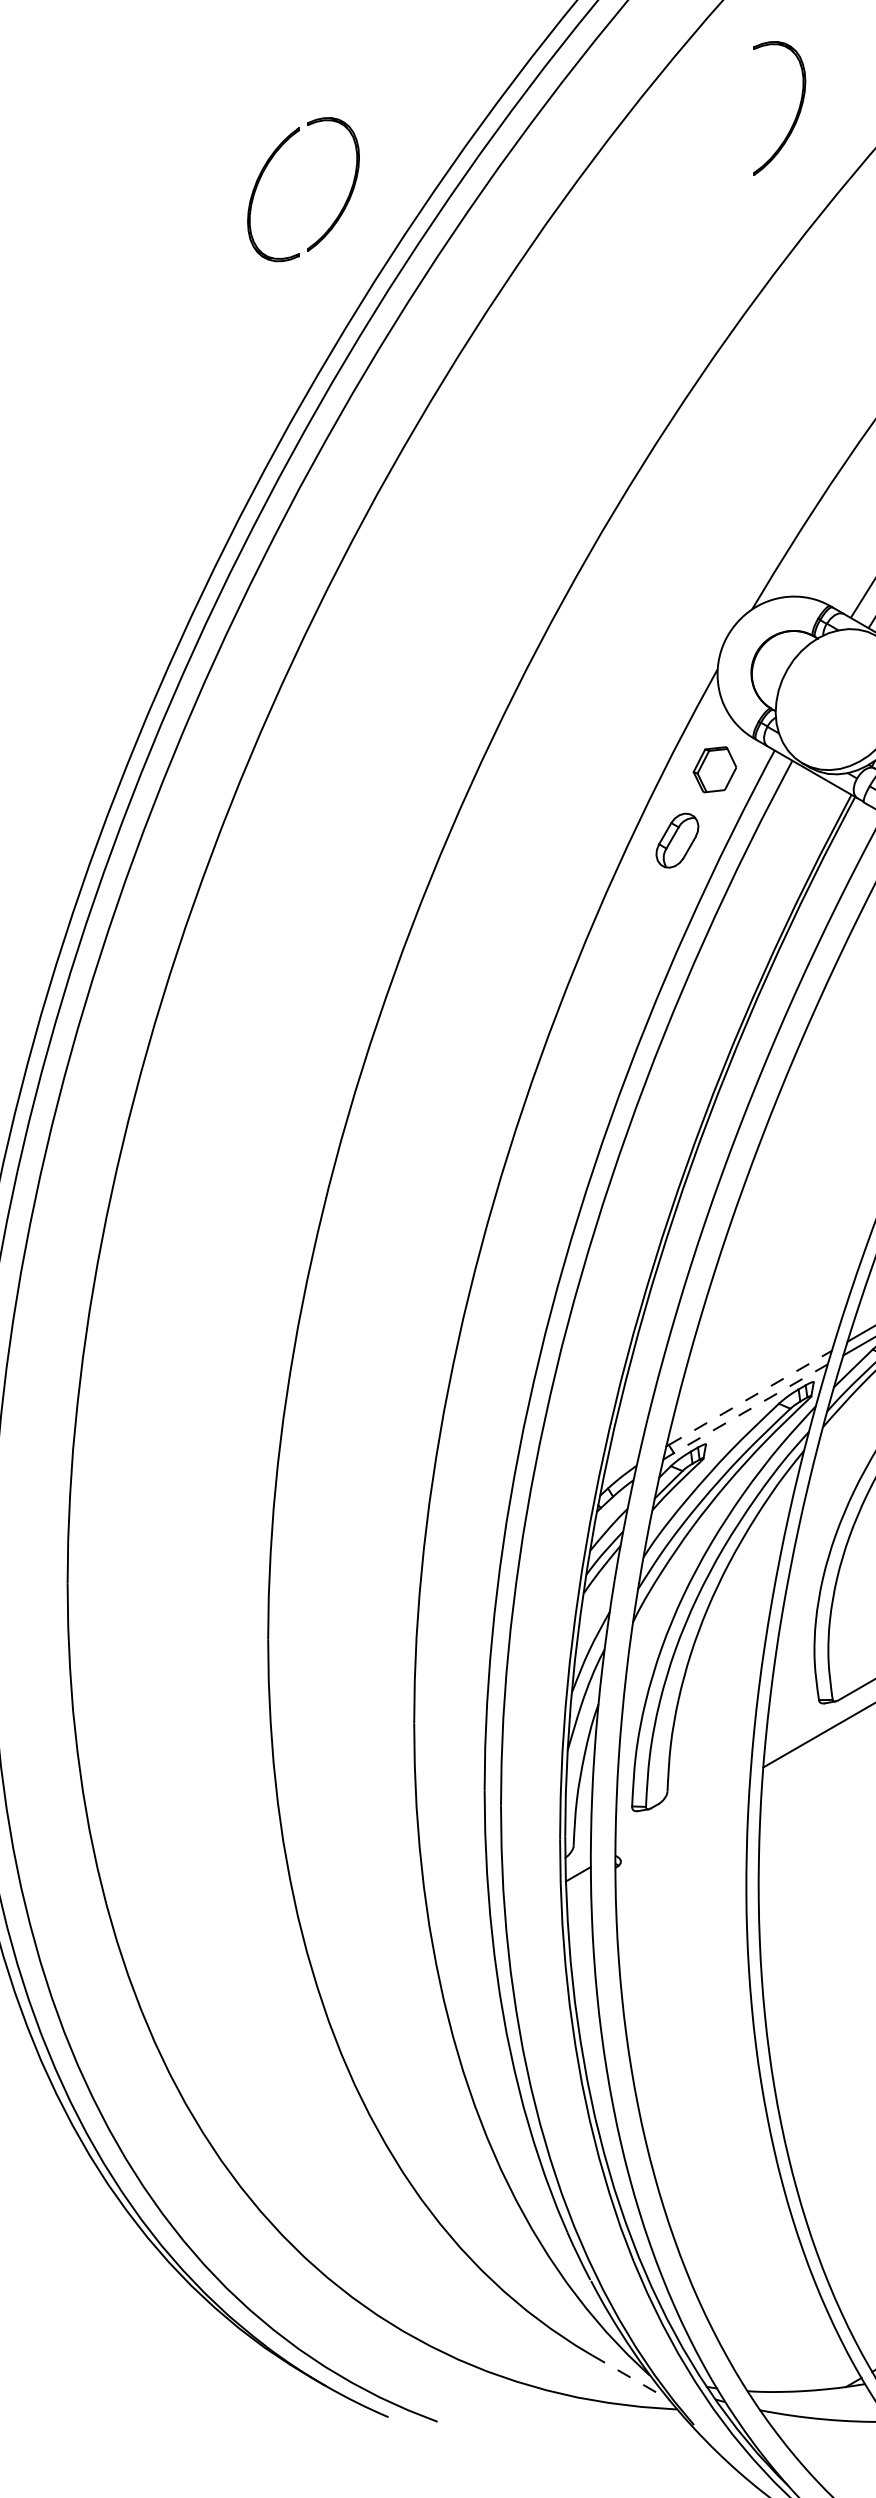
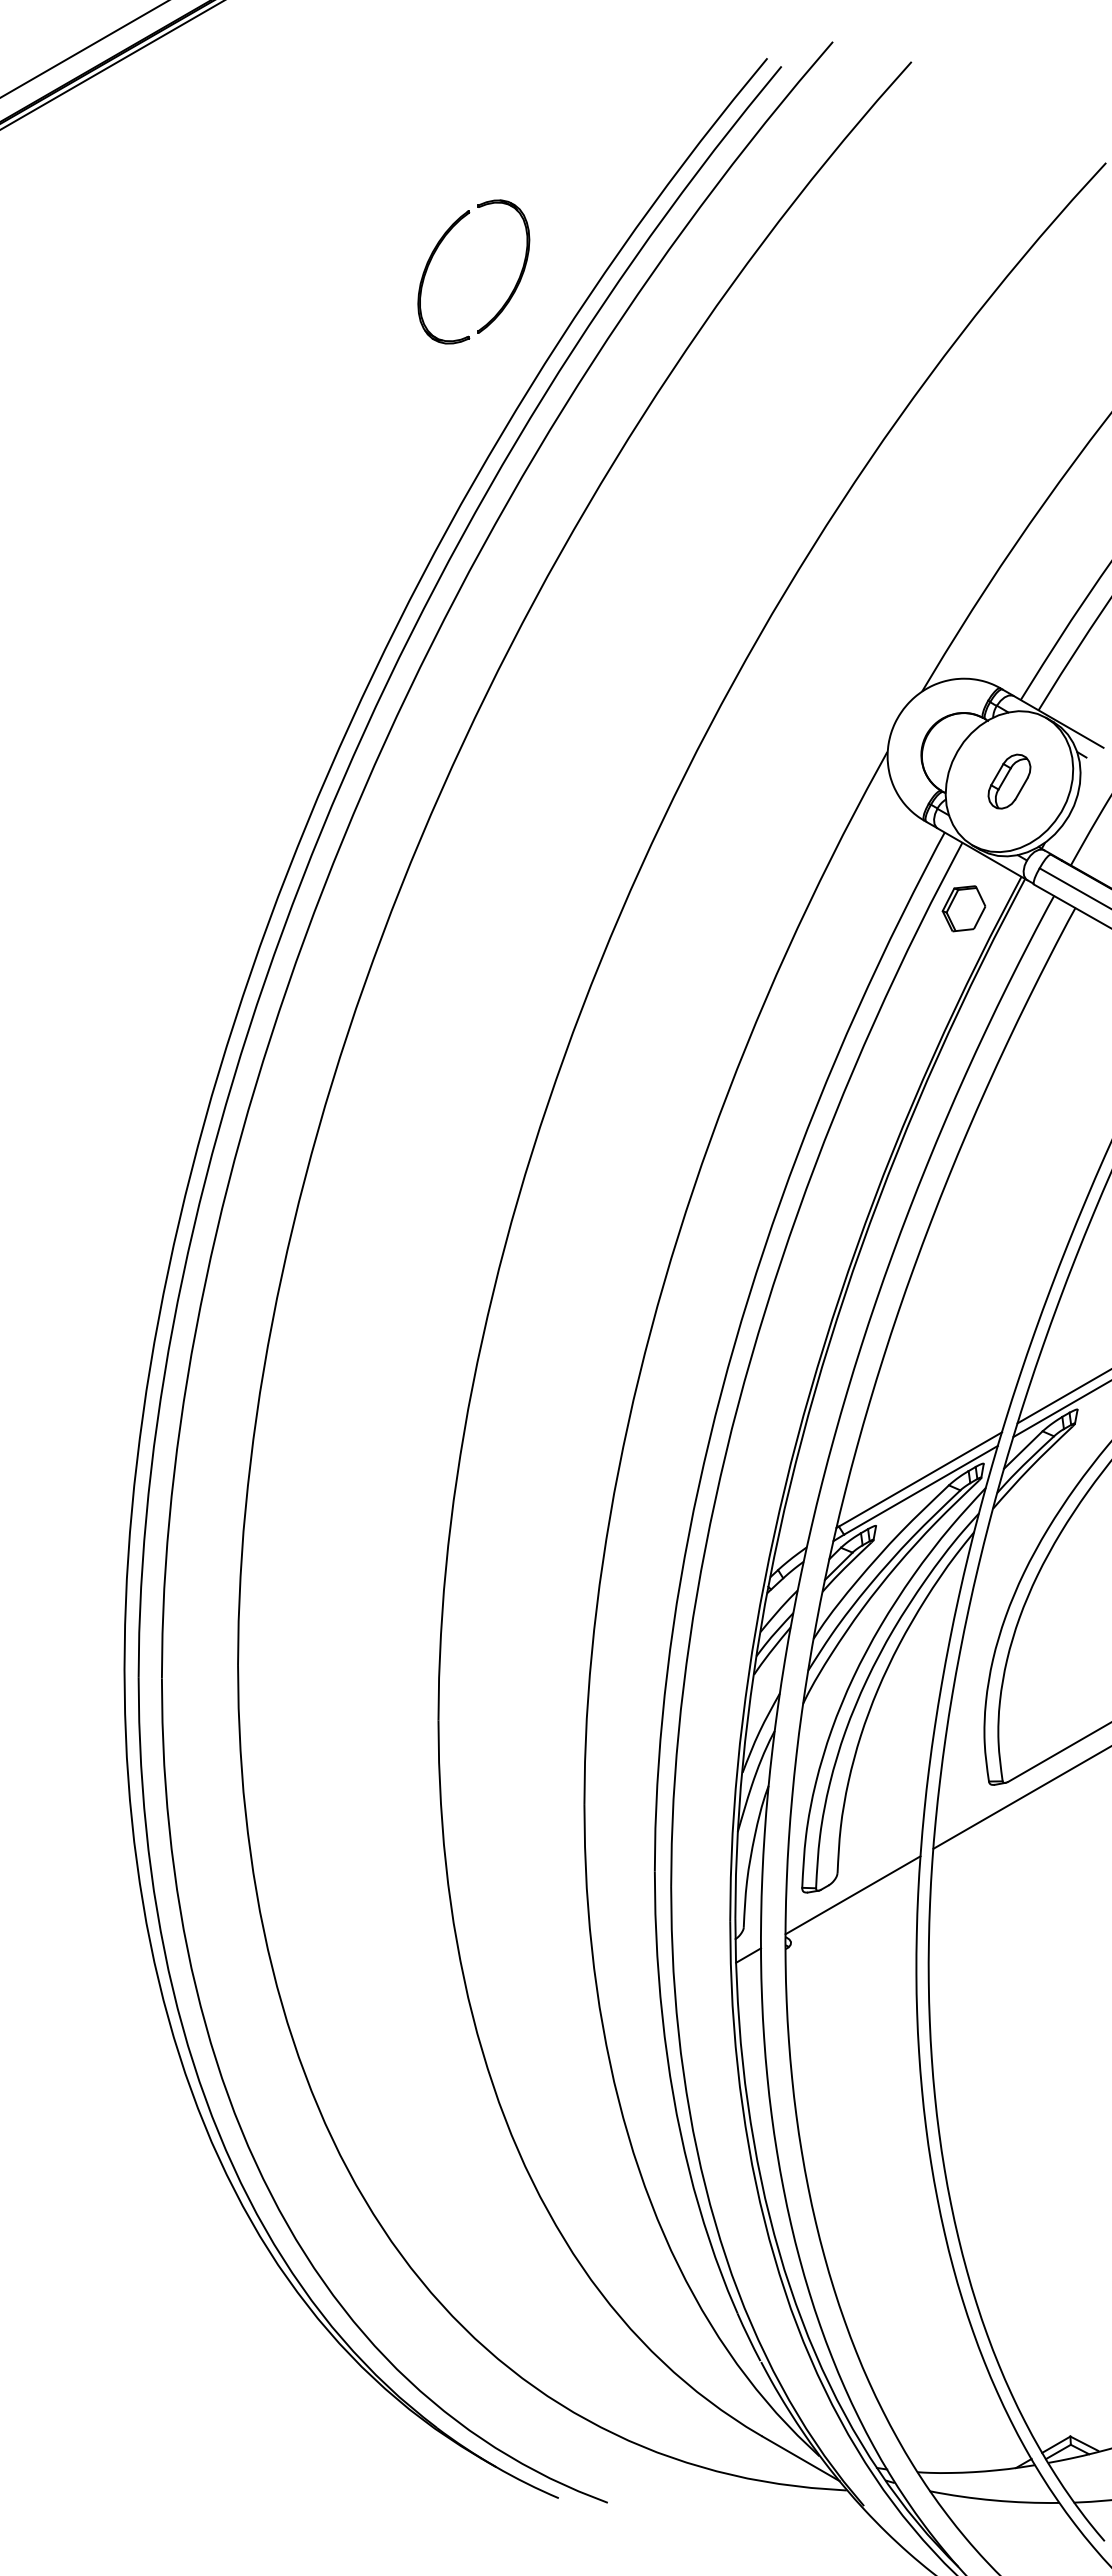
part: (796, 114) -> (966, 196), removed
part: (714, 769) -> (963, 908), moved
part: (677, 840) -> (1009, 781), moved
line: (750, 1397) -> (920, 1479), dashed -> solid
line: (751, 1408) -> (921, 1490), dashed -> solid
line: (682, 1814) -> (852, 1895), added
line: (631, 2377) -> (801, 2458), dashed -> solid

